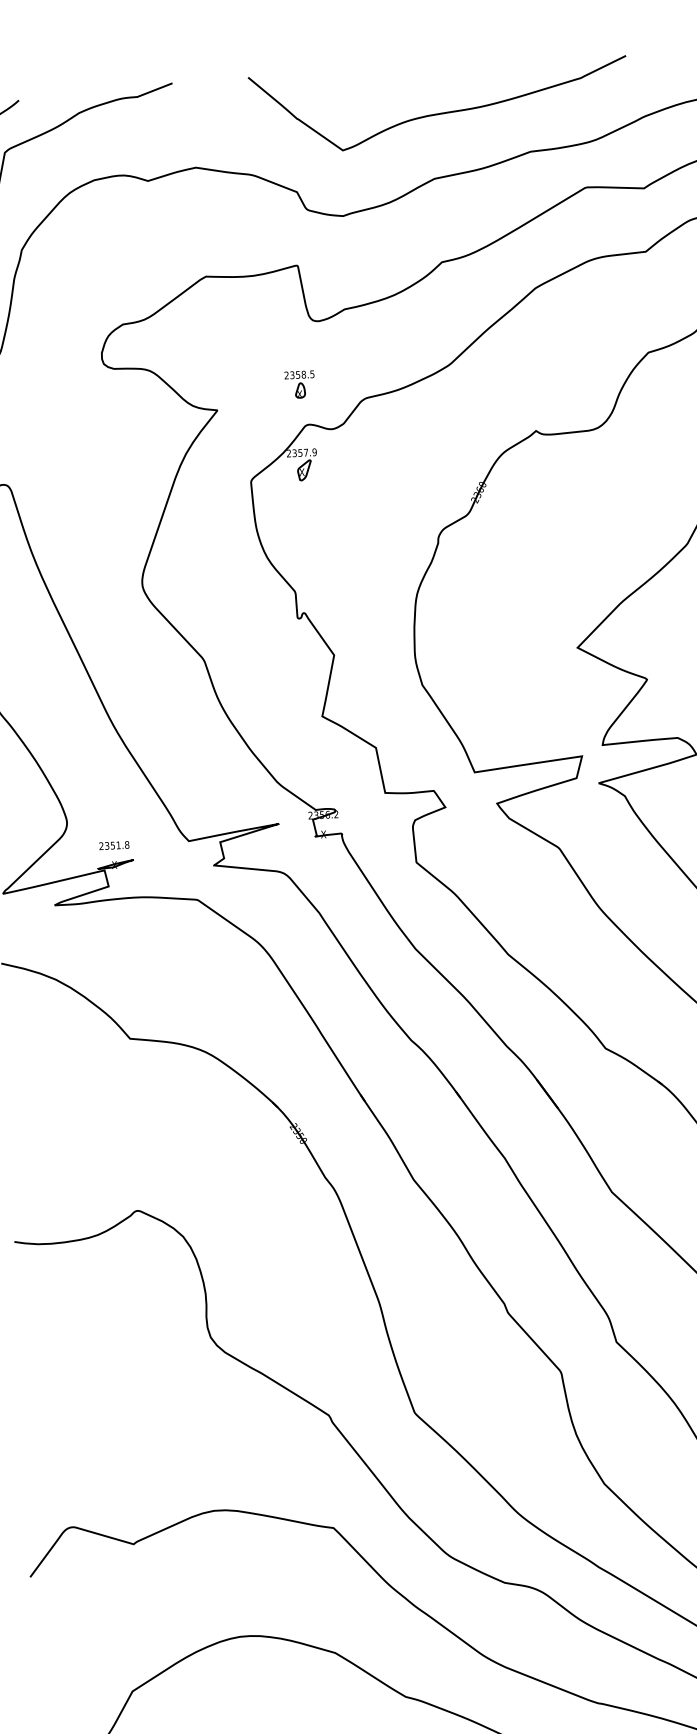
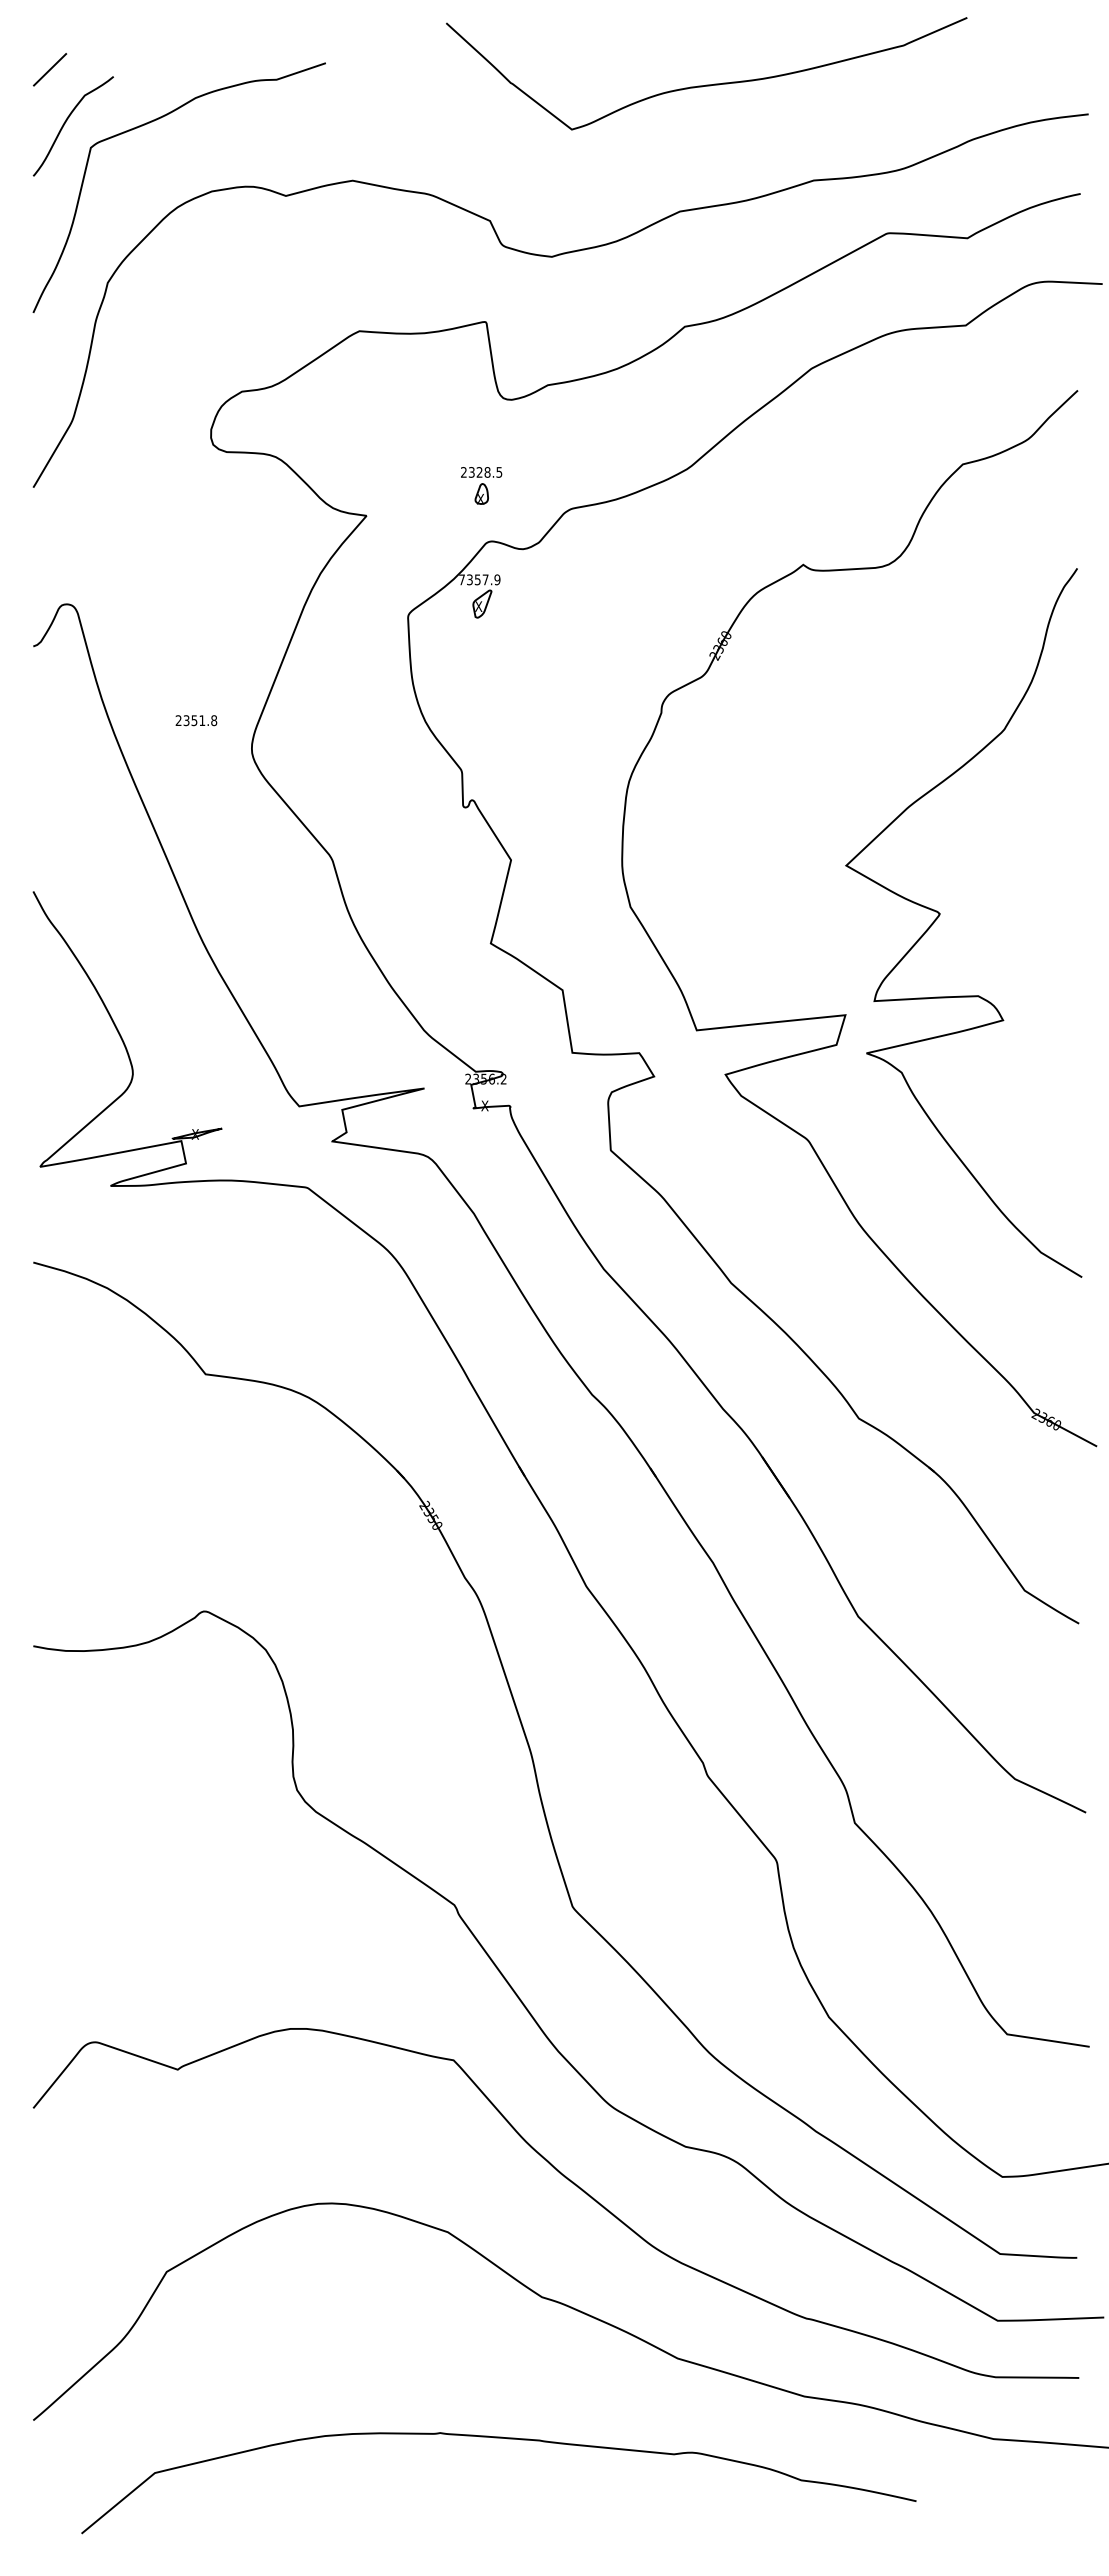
curve: (439, 113) -> (706, 84), moved
text: (297, 375) -> (479, 472), 2358.5 -> 2328.5
text: (288, 453) -> (461, 579), 2357.9 -> 7357.9
text: (114, 845) -> (196, 720), moved

